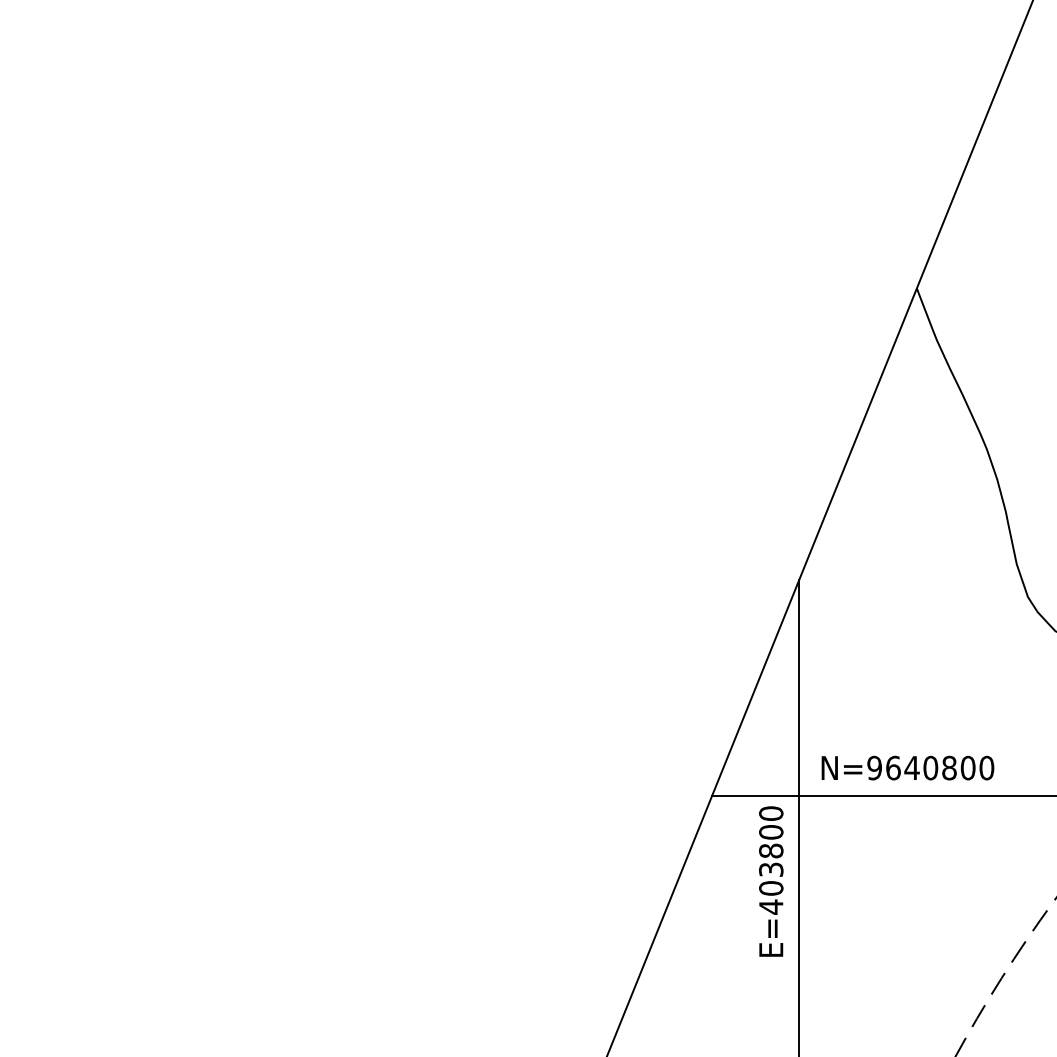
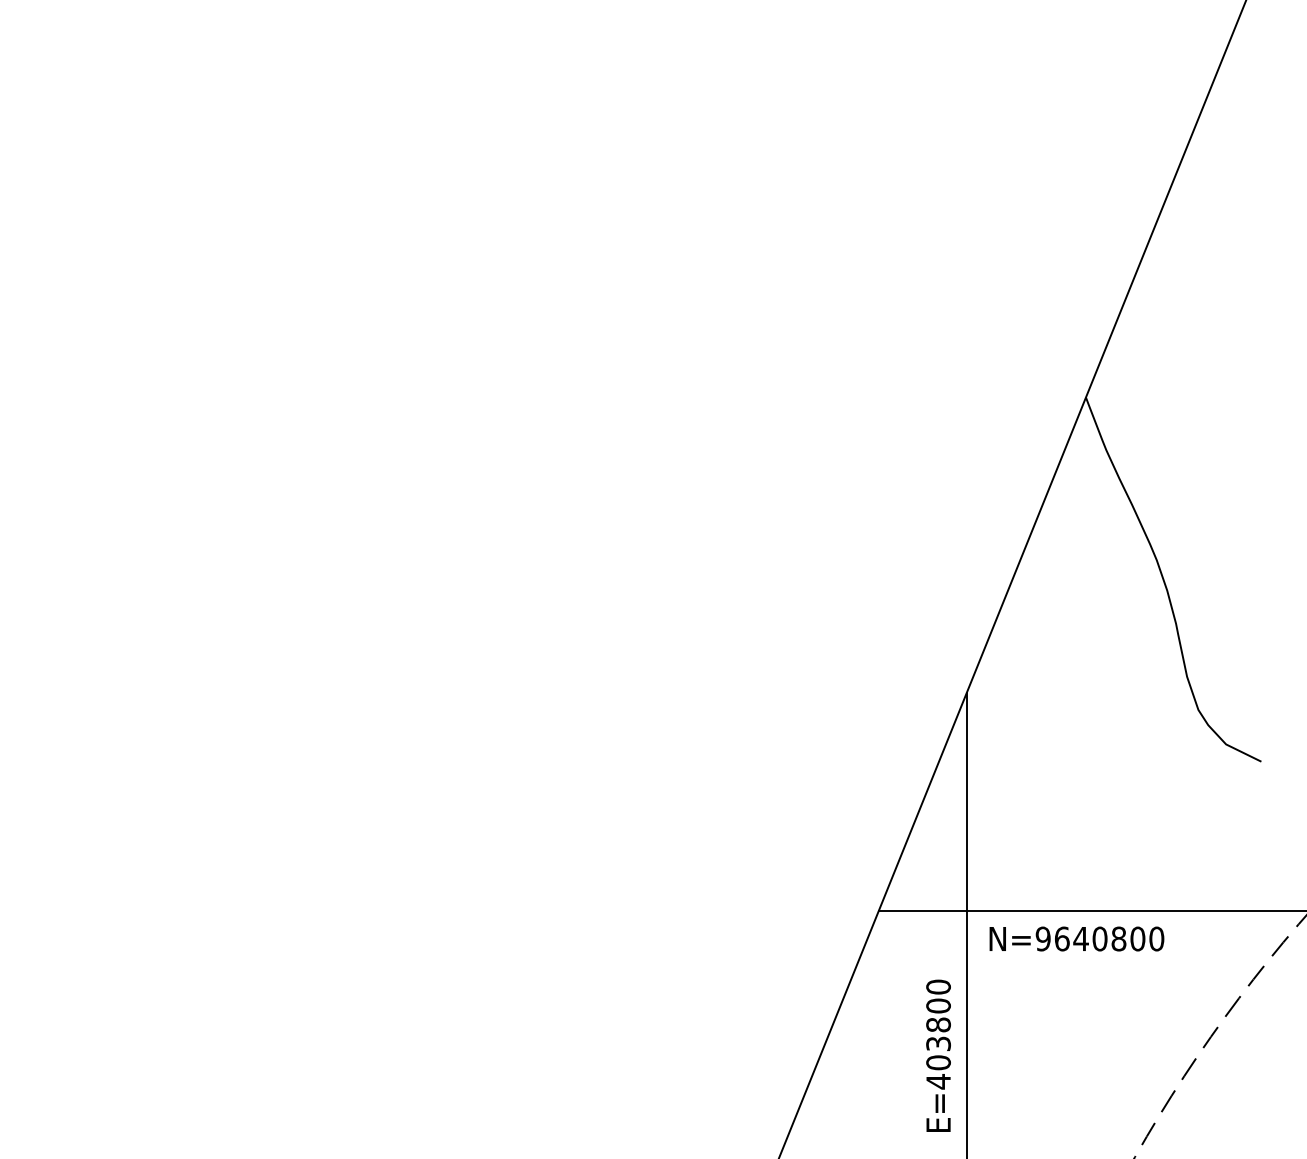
text: (907, 767) -> (1076, 938), moved
text: (771, 881) -> (938, 1055), moved

